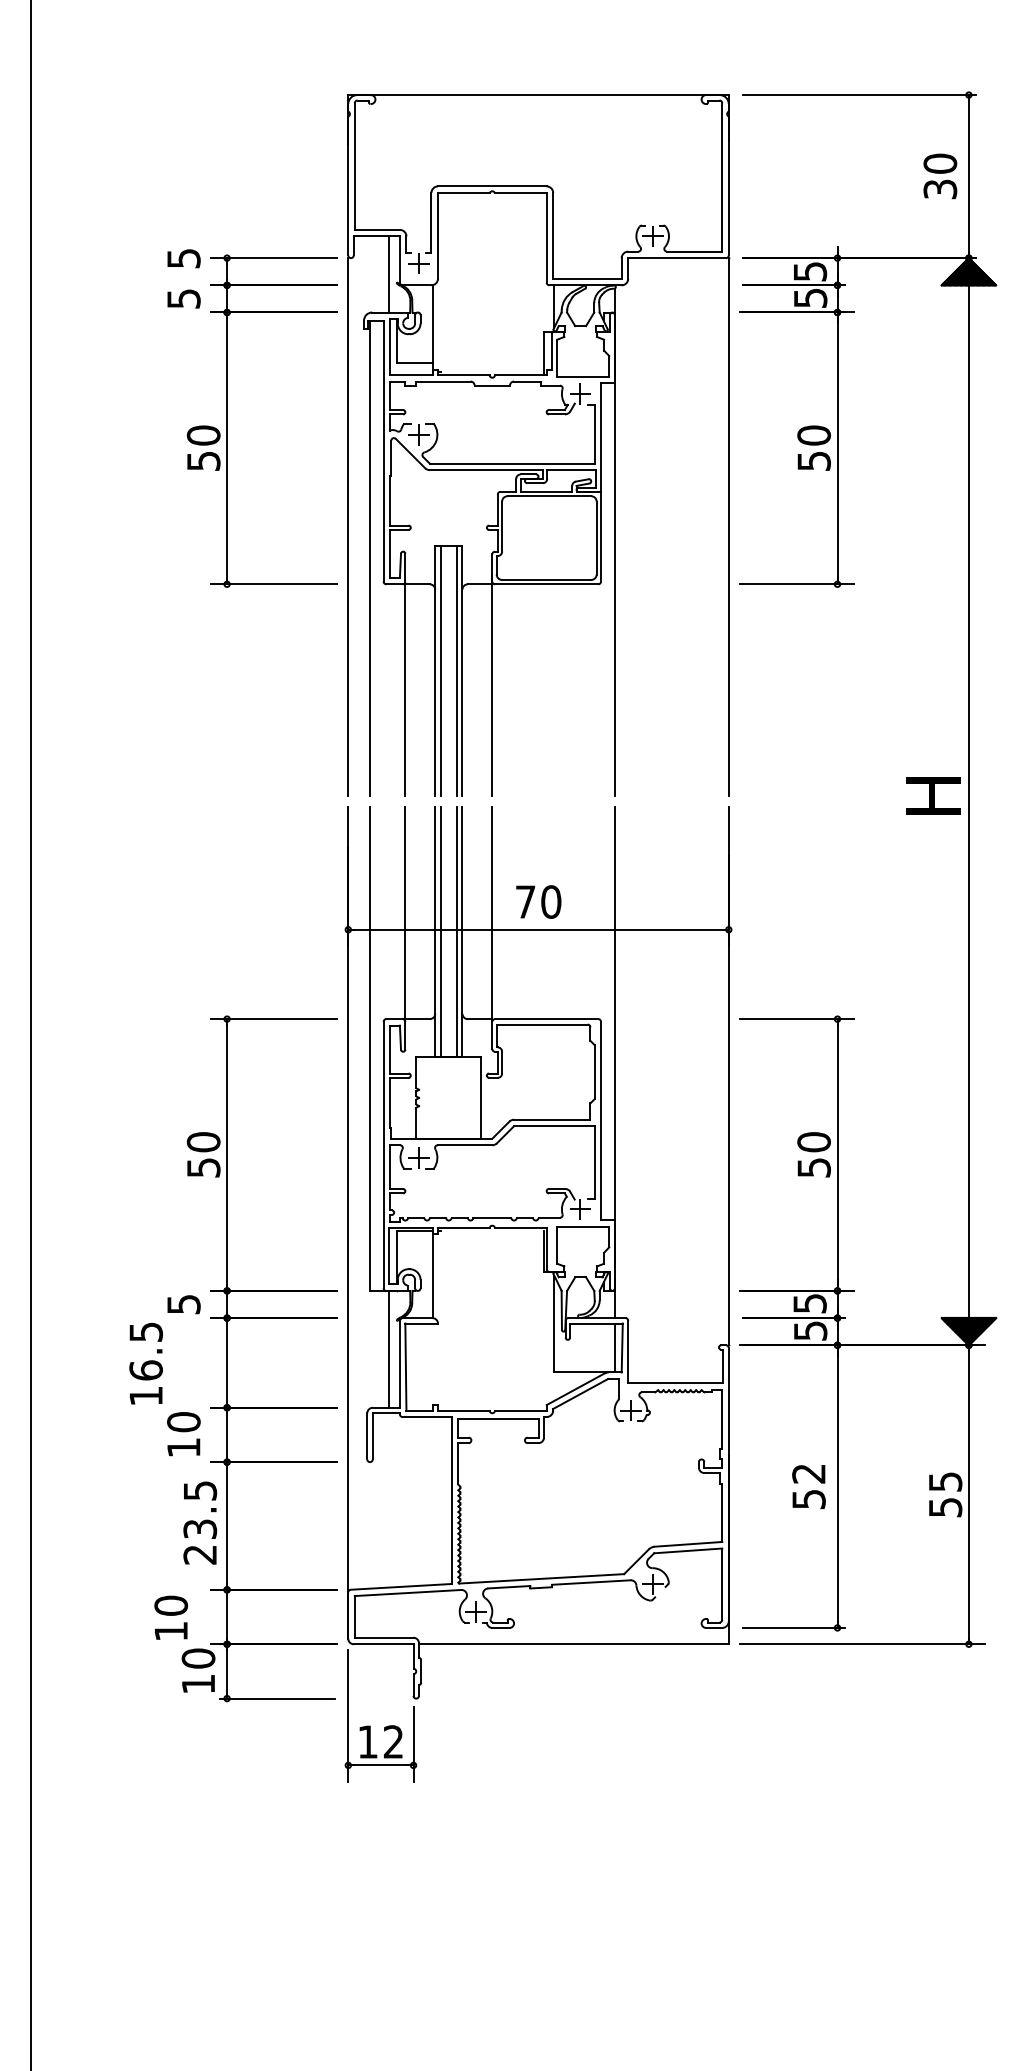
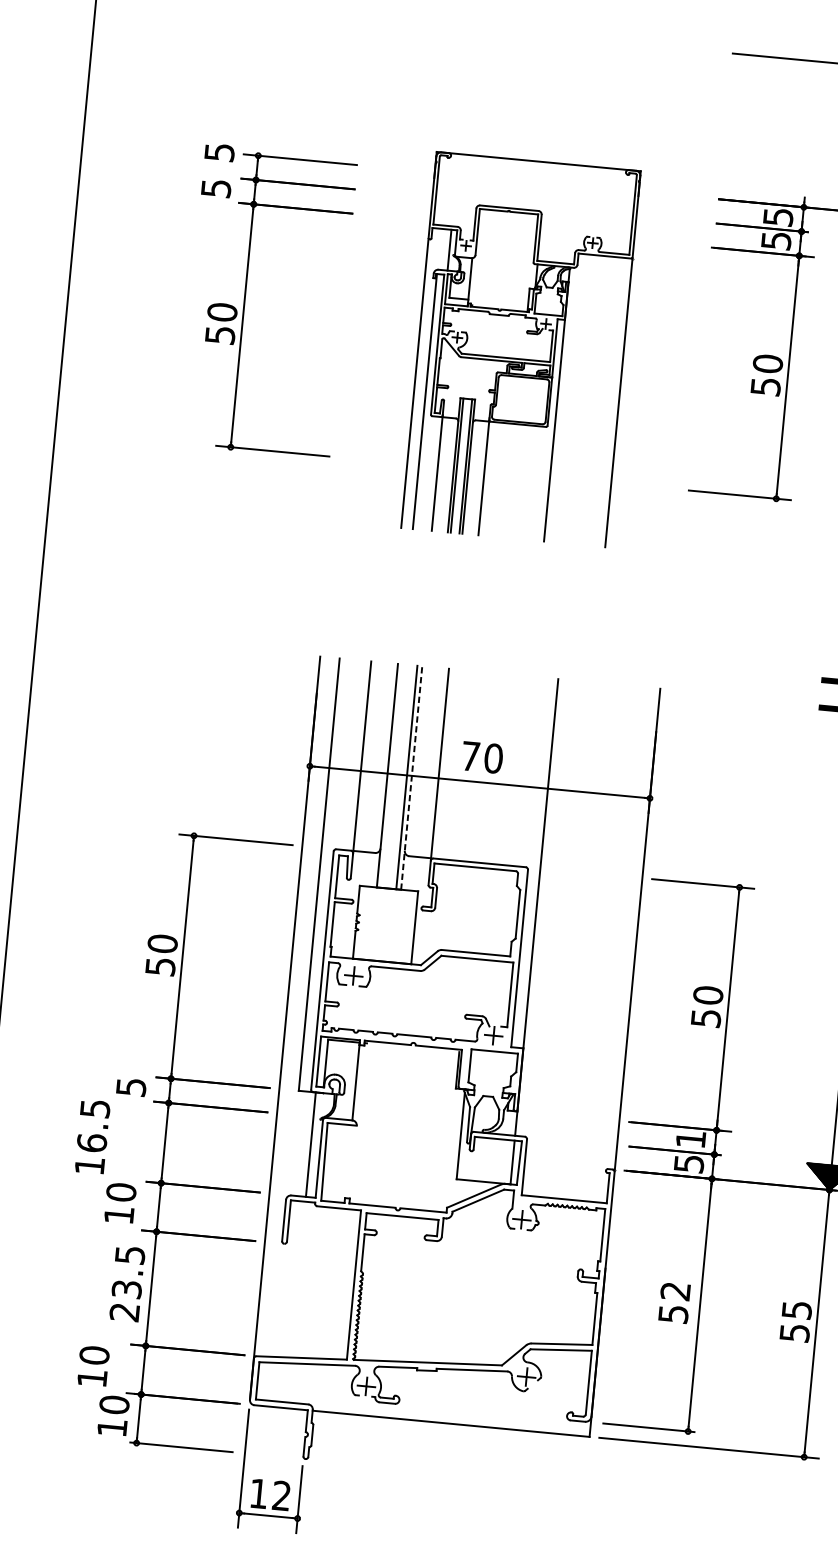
part: (538, 445) -> (520, 349), size x0.6
line: (462, 931) -> (411, 777), solid -> dashed
line: (440, 932) -> (392, 776), removed
text: (809, 1303) -> (690, 1139), 5 -> 1

